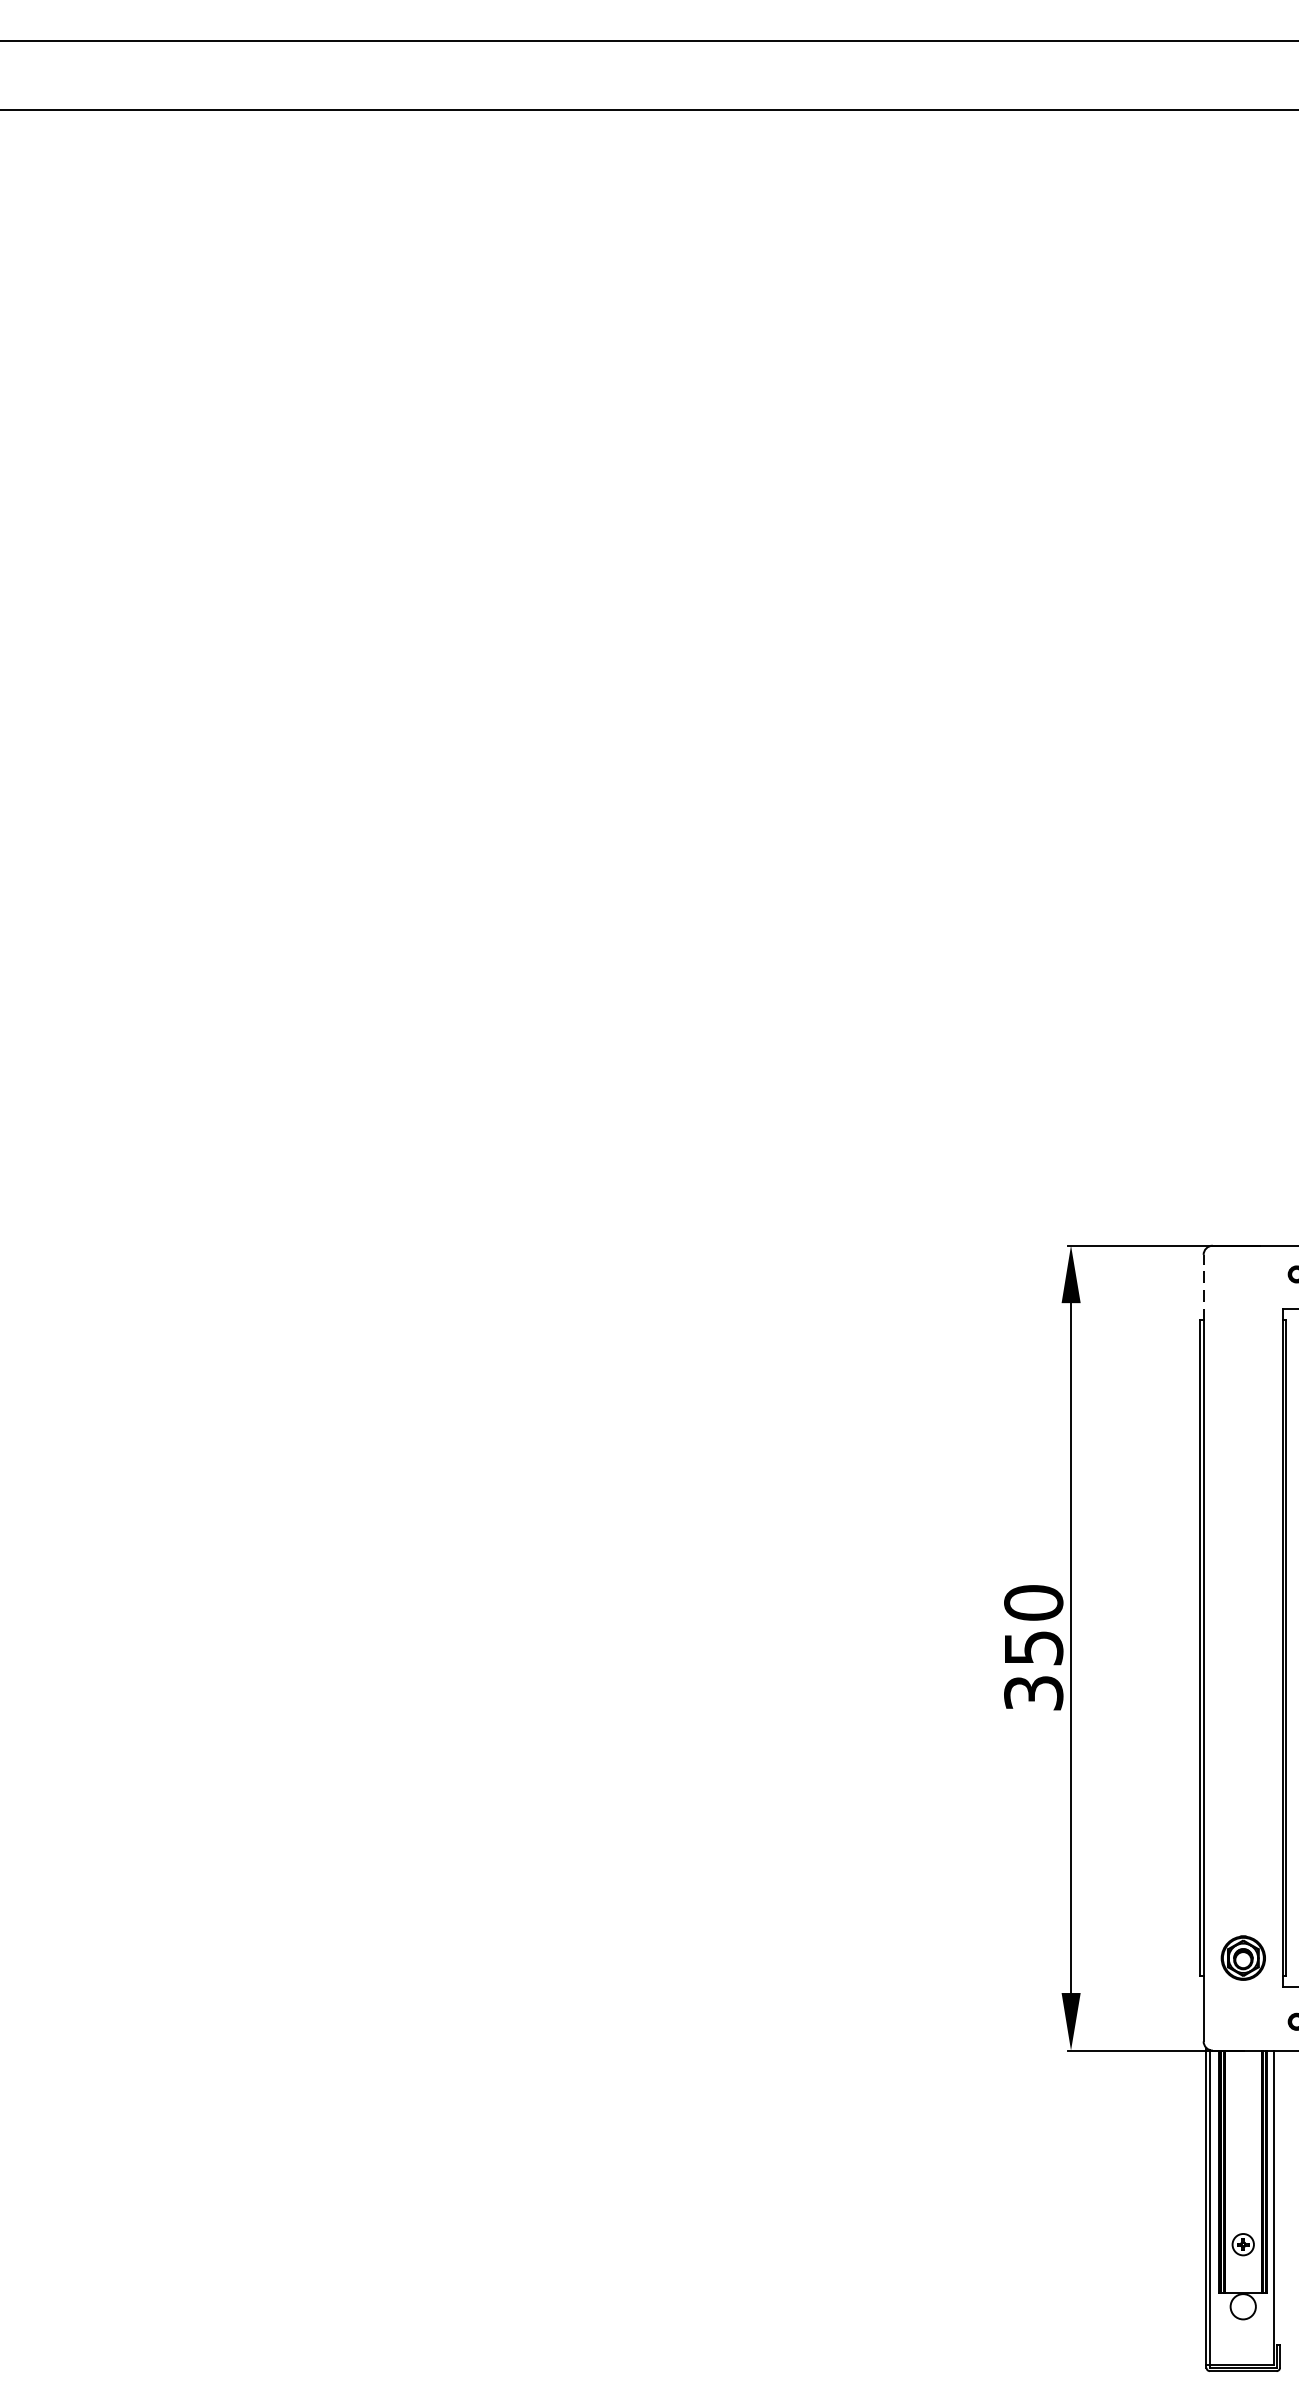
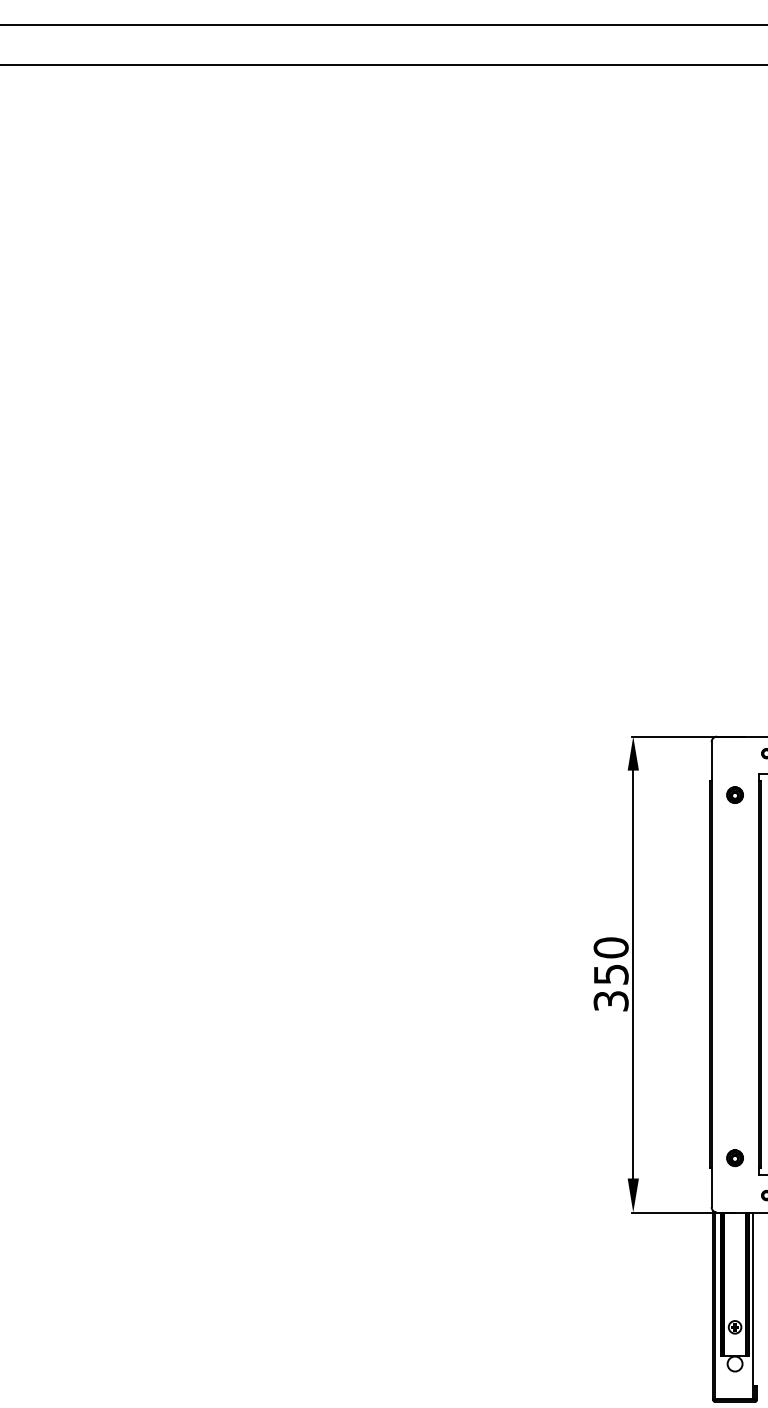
line: (1203, 1286) -> (711, 760), dashed -> solid
part: (1242, 1343) -> (734, 794), added
part: (1242, 1959) -> (734, 1158), size x0.62

